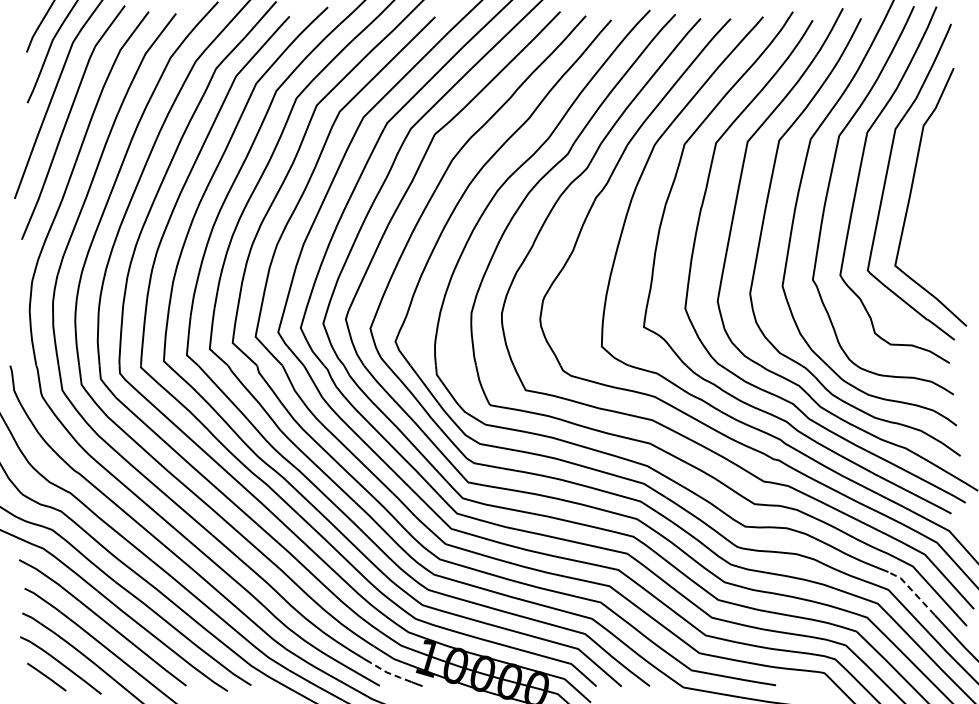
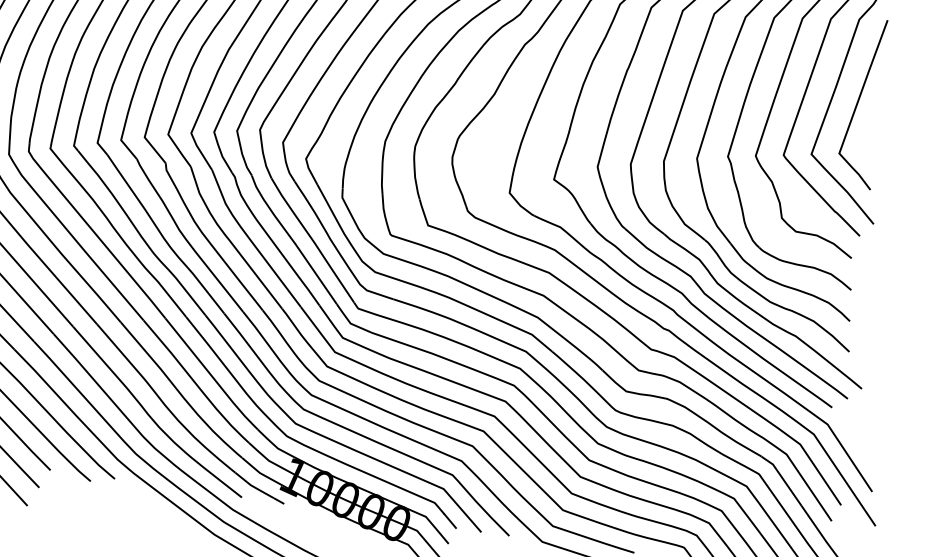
curve: (935, 205) -> (859, 100), added
line: (912, 591) -> (782, 479), dashed -> solid
line: (389, 673) -> (253, 486), dashed -> solid

